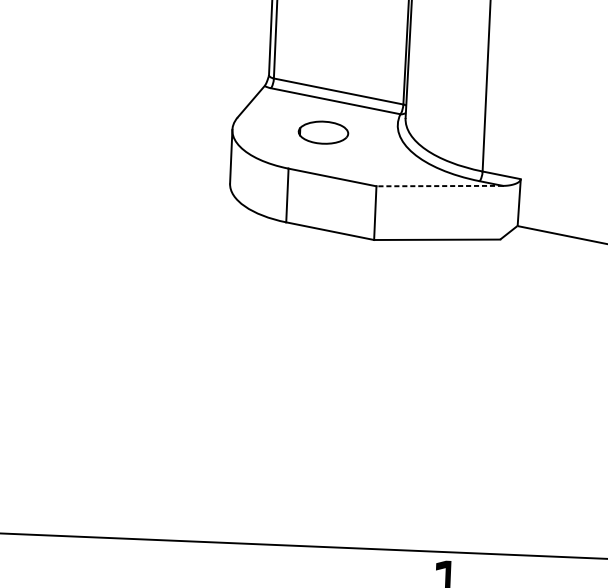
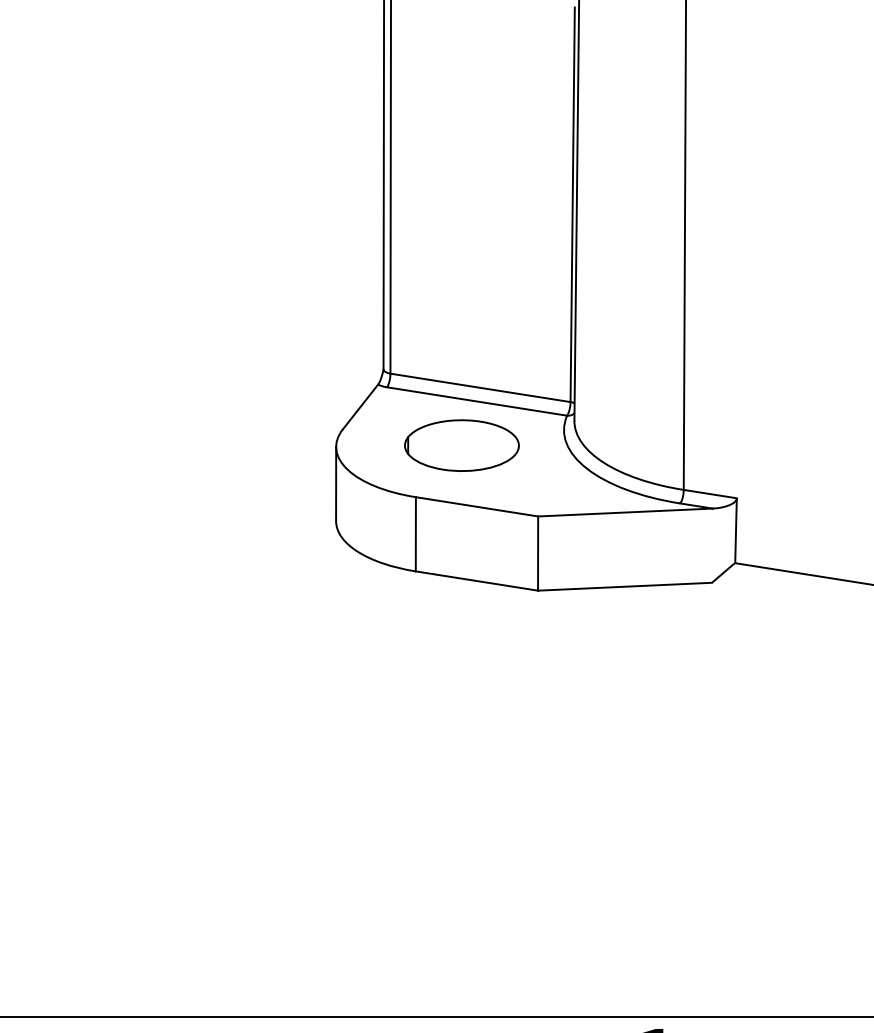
part: (323, 132) -> (461, 445), size x1.67
line: (439, 186) -> (624, 512), dashed -> solid

